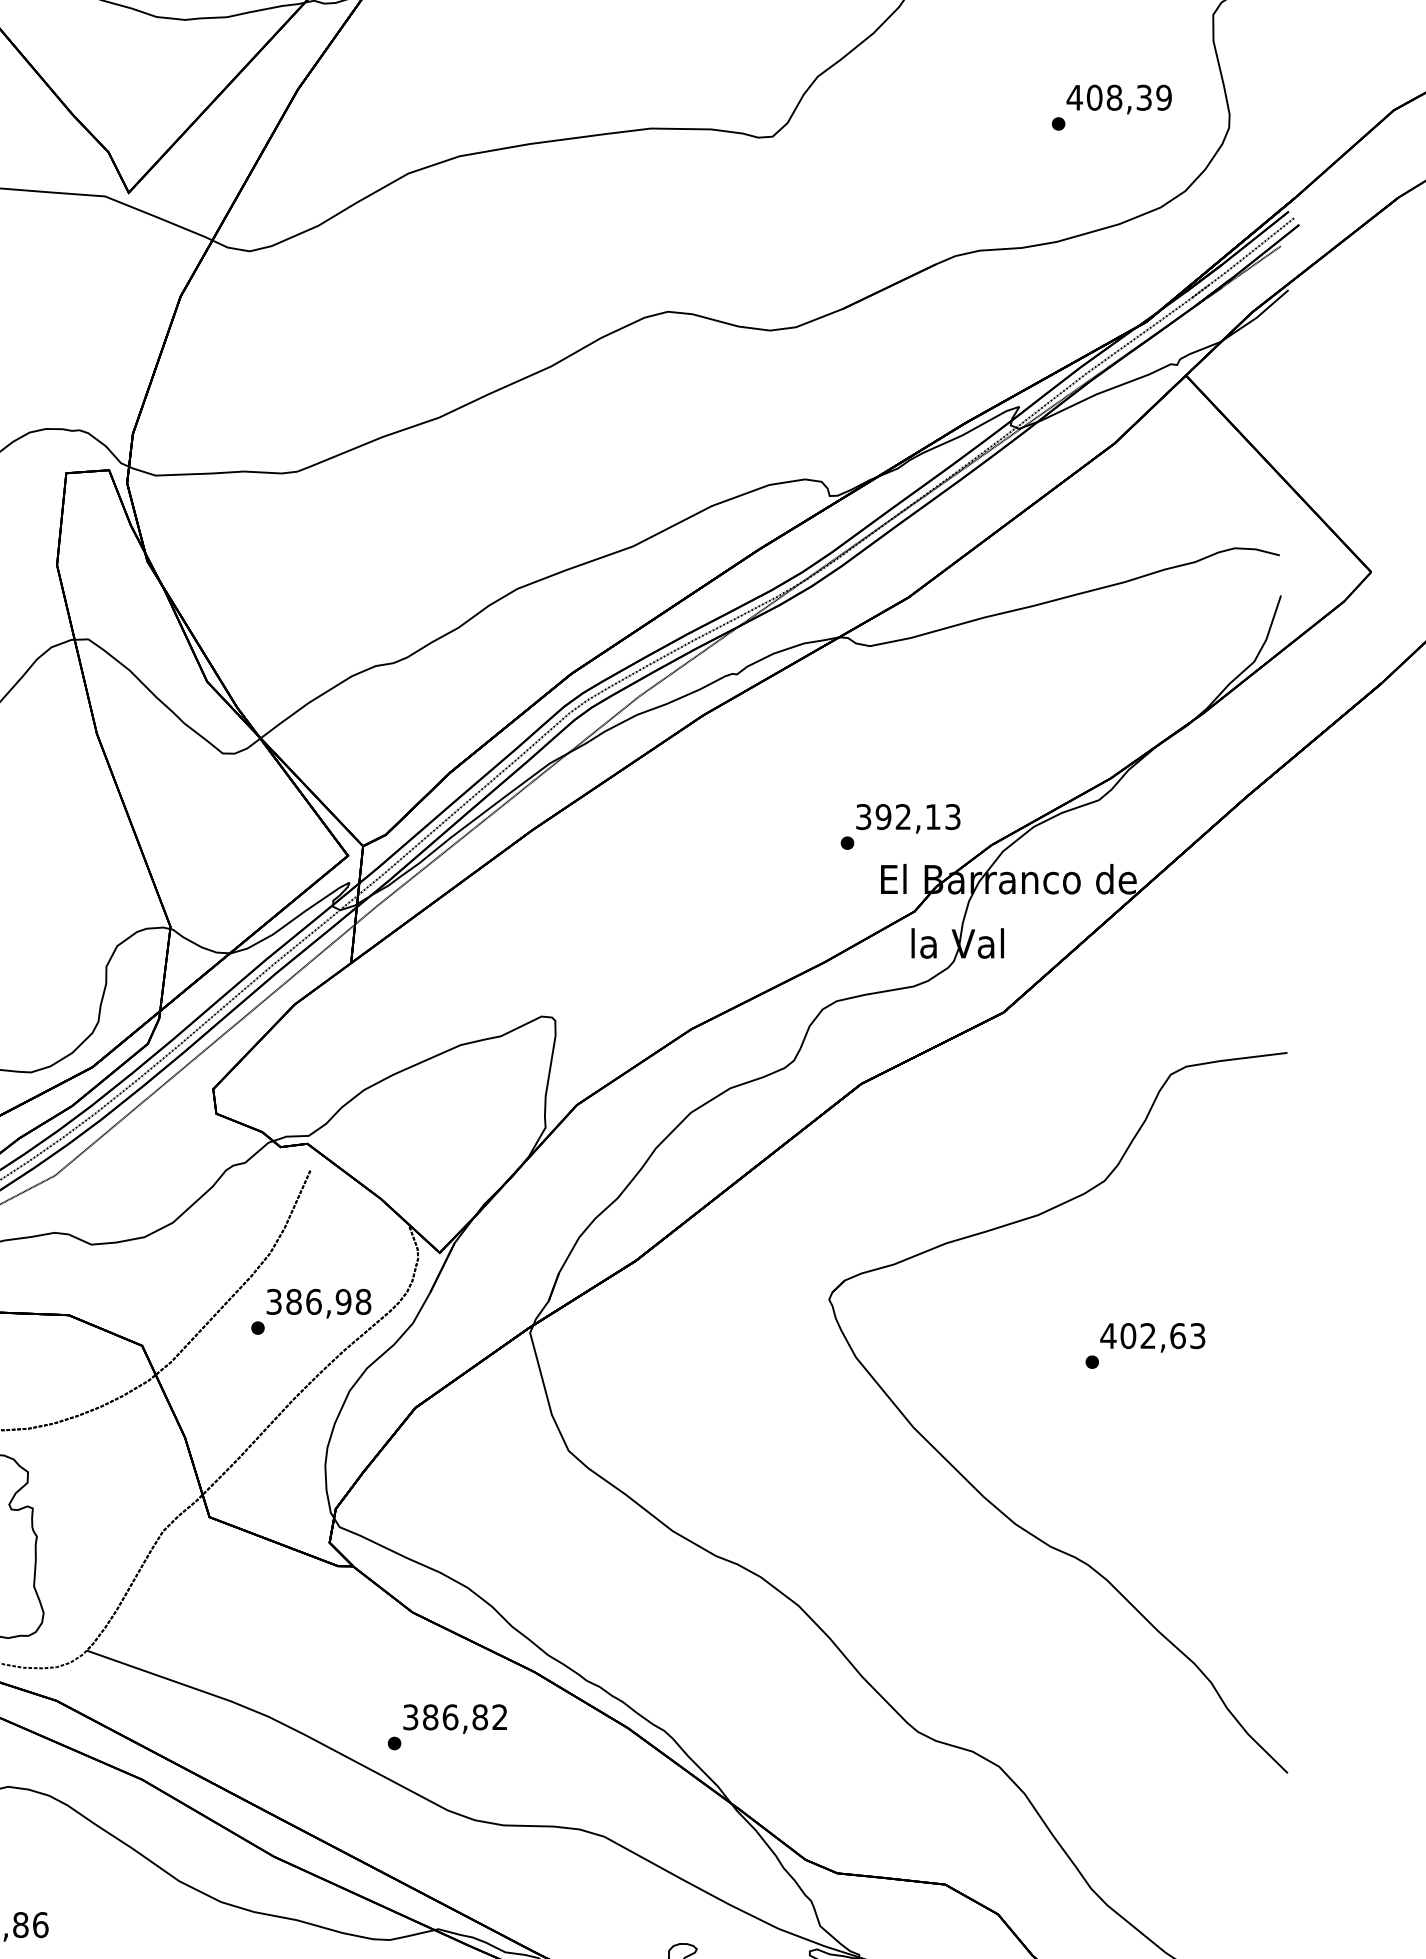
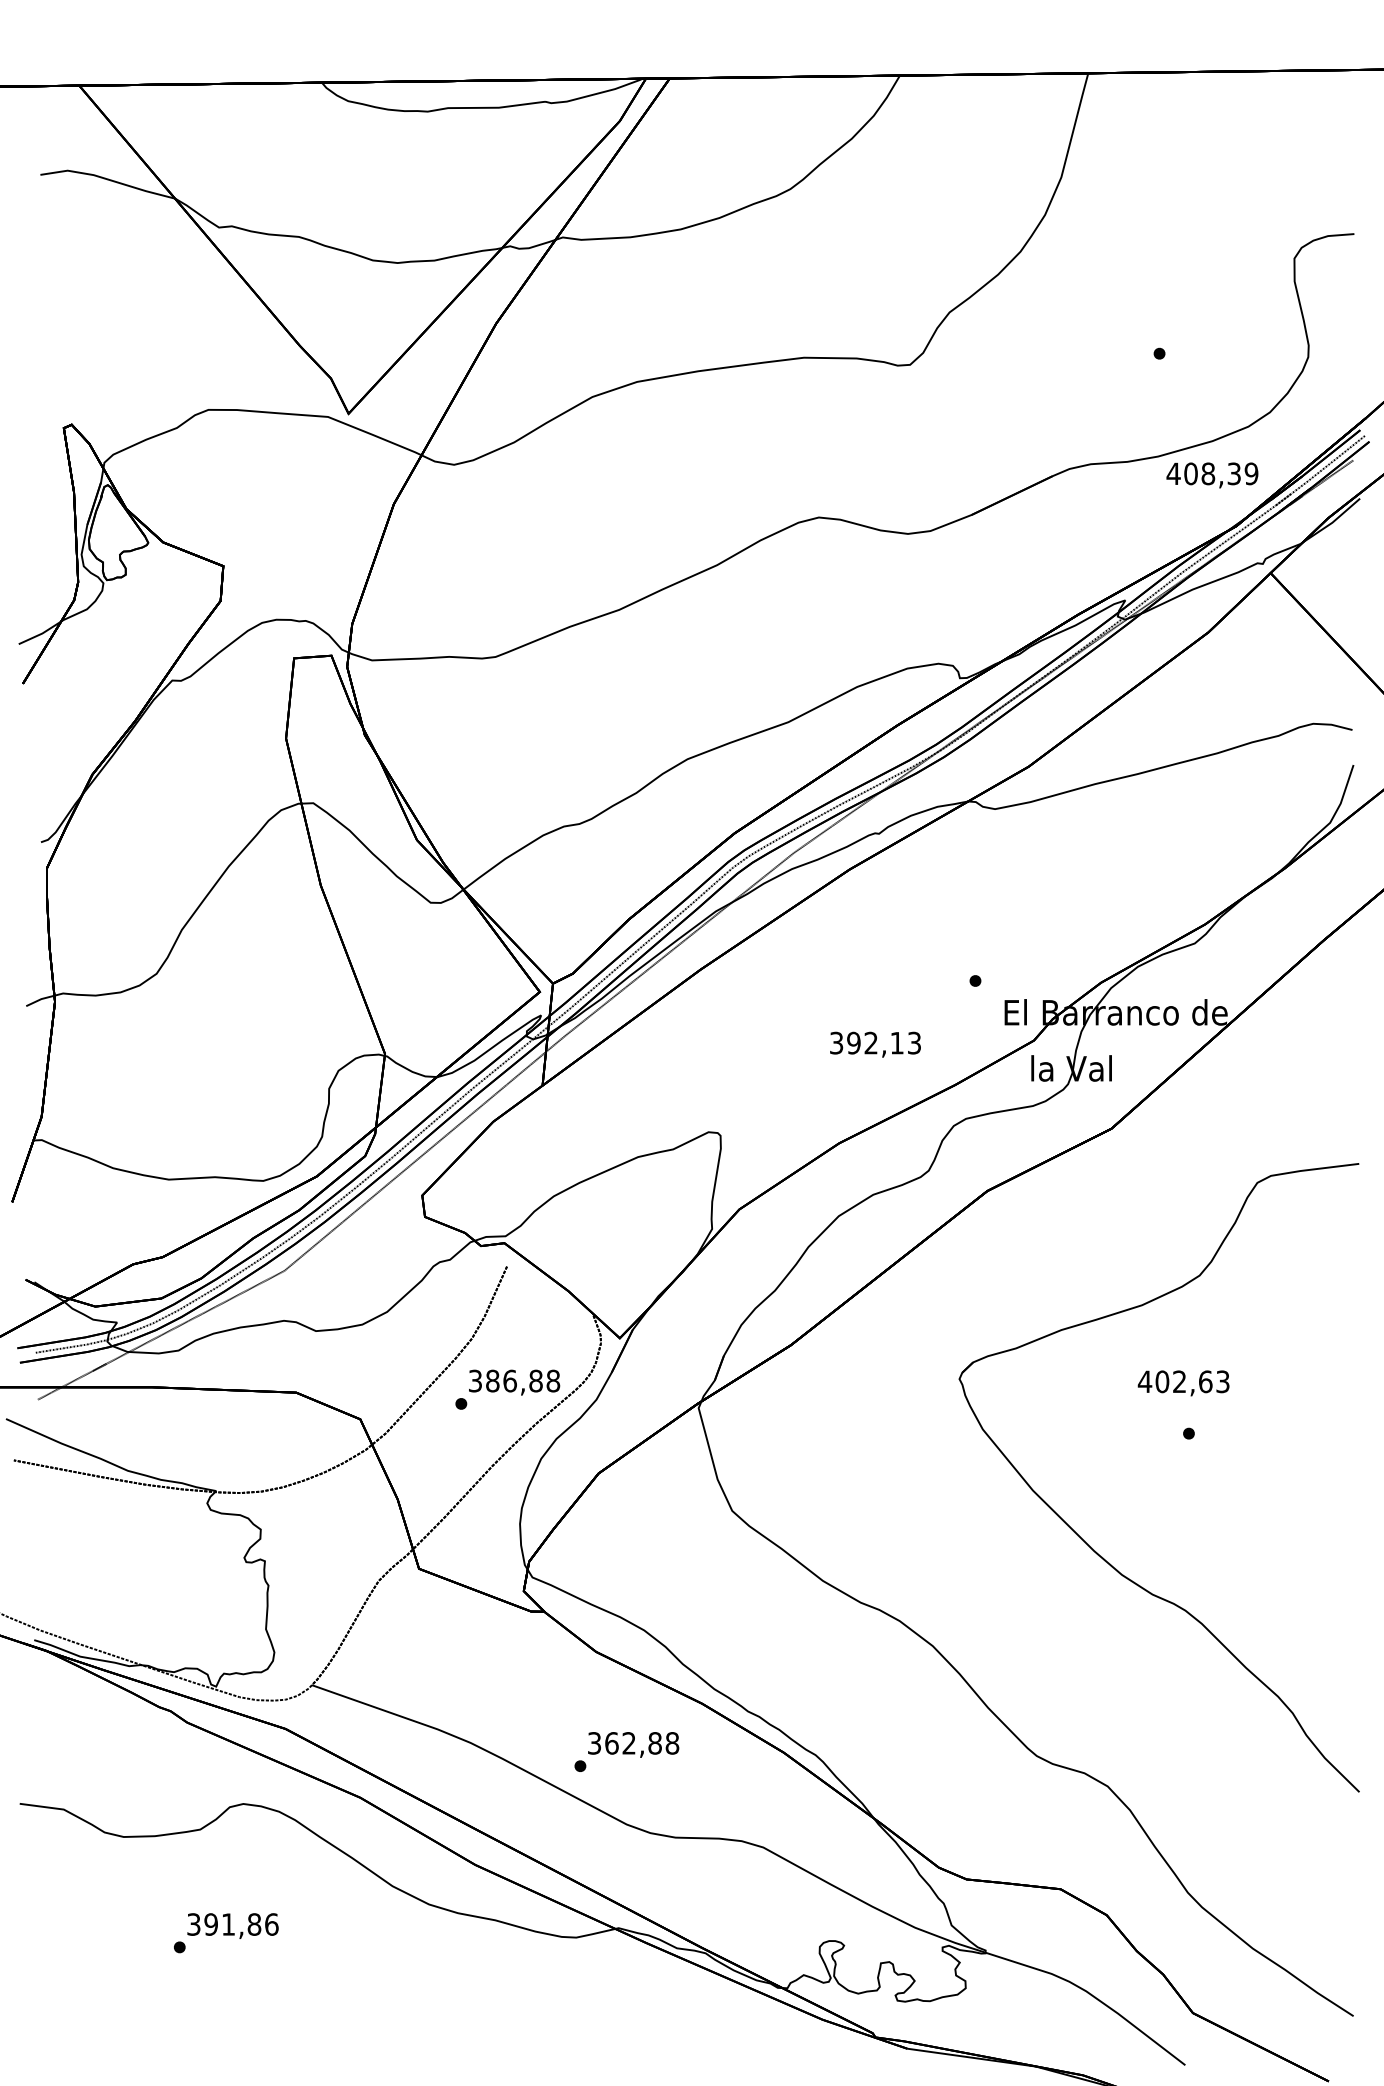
text: (1119, 99) -> (1212, 475), moved
text: (908, 818) -> (875, 1044), moved
text: (343, 1301) -> (535, 1380), 386,98 -> 386,88
text: (1152, 1337) -> (1183, 1383), moved
text: (465, 1717) -> (642, 1743), 386,82 -> 362,88

